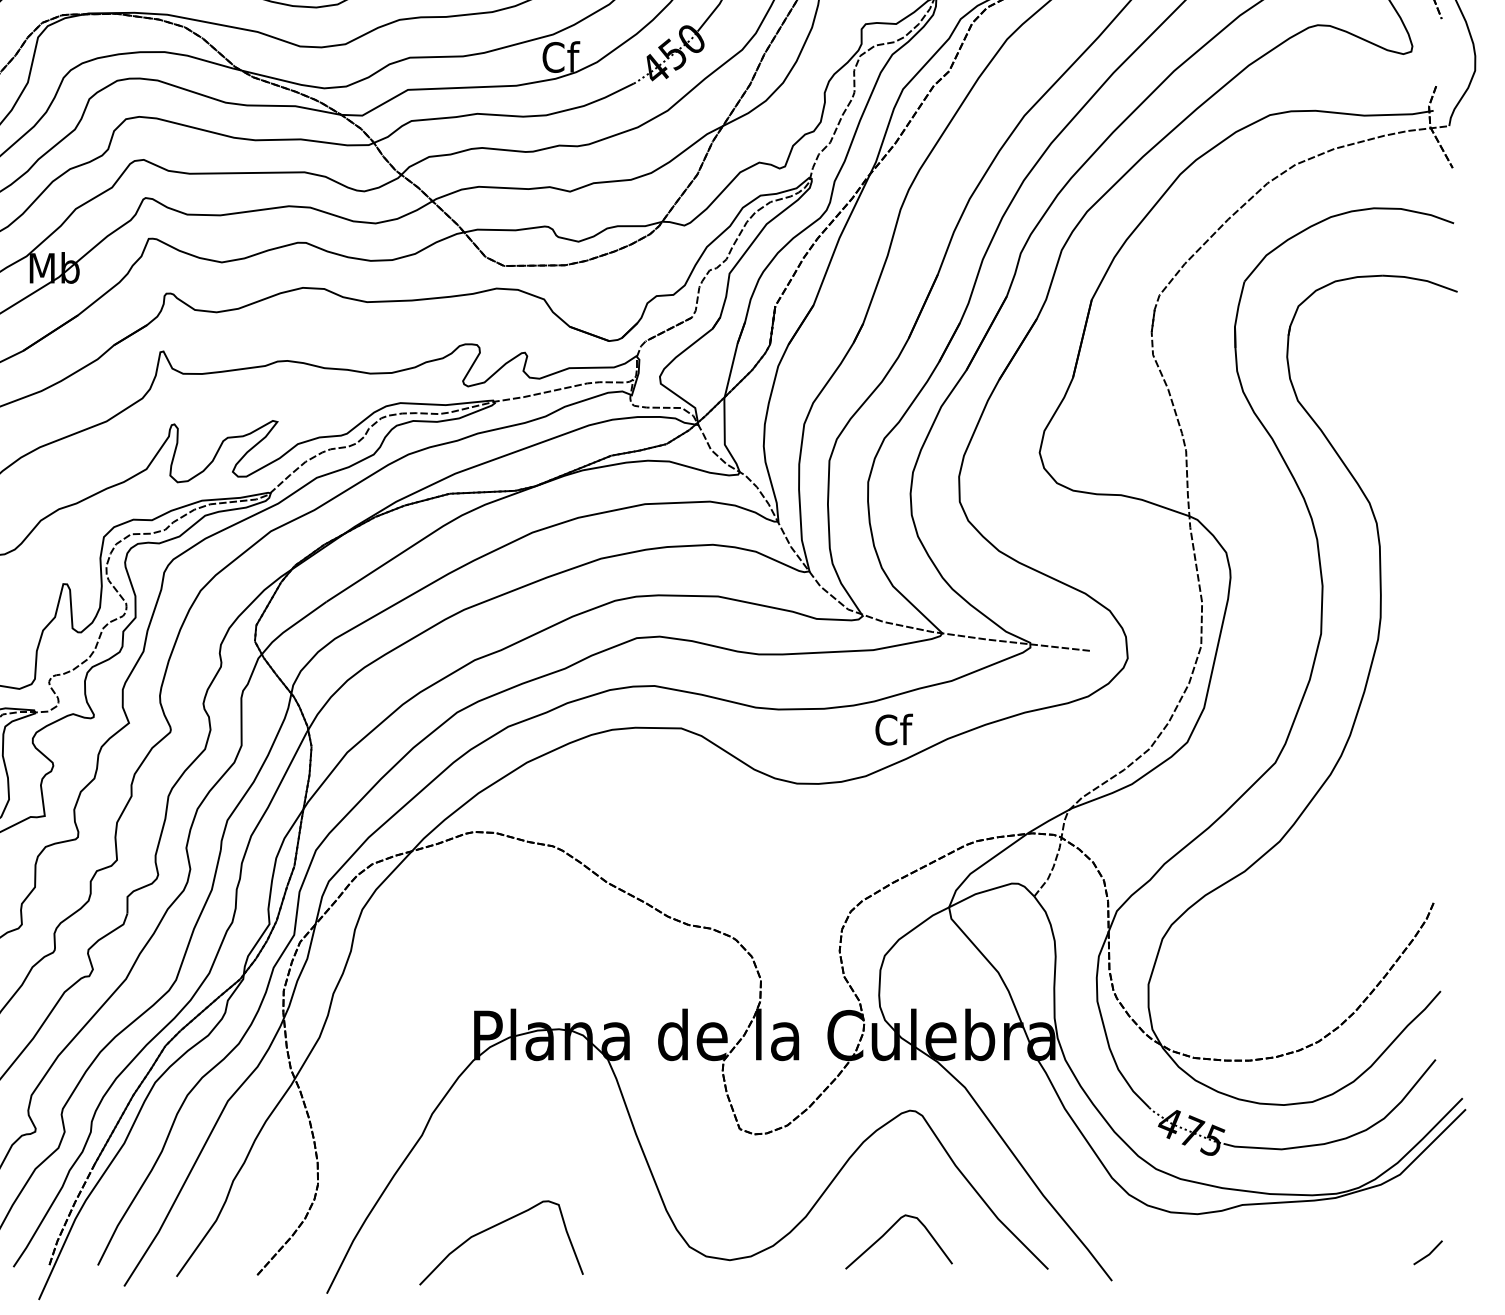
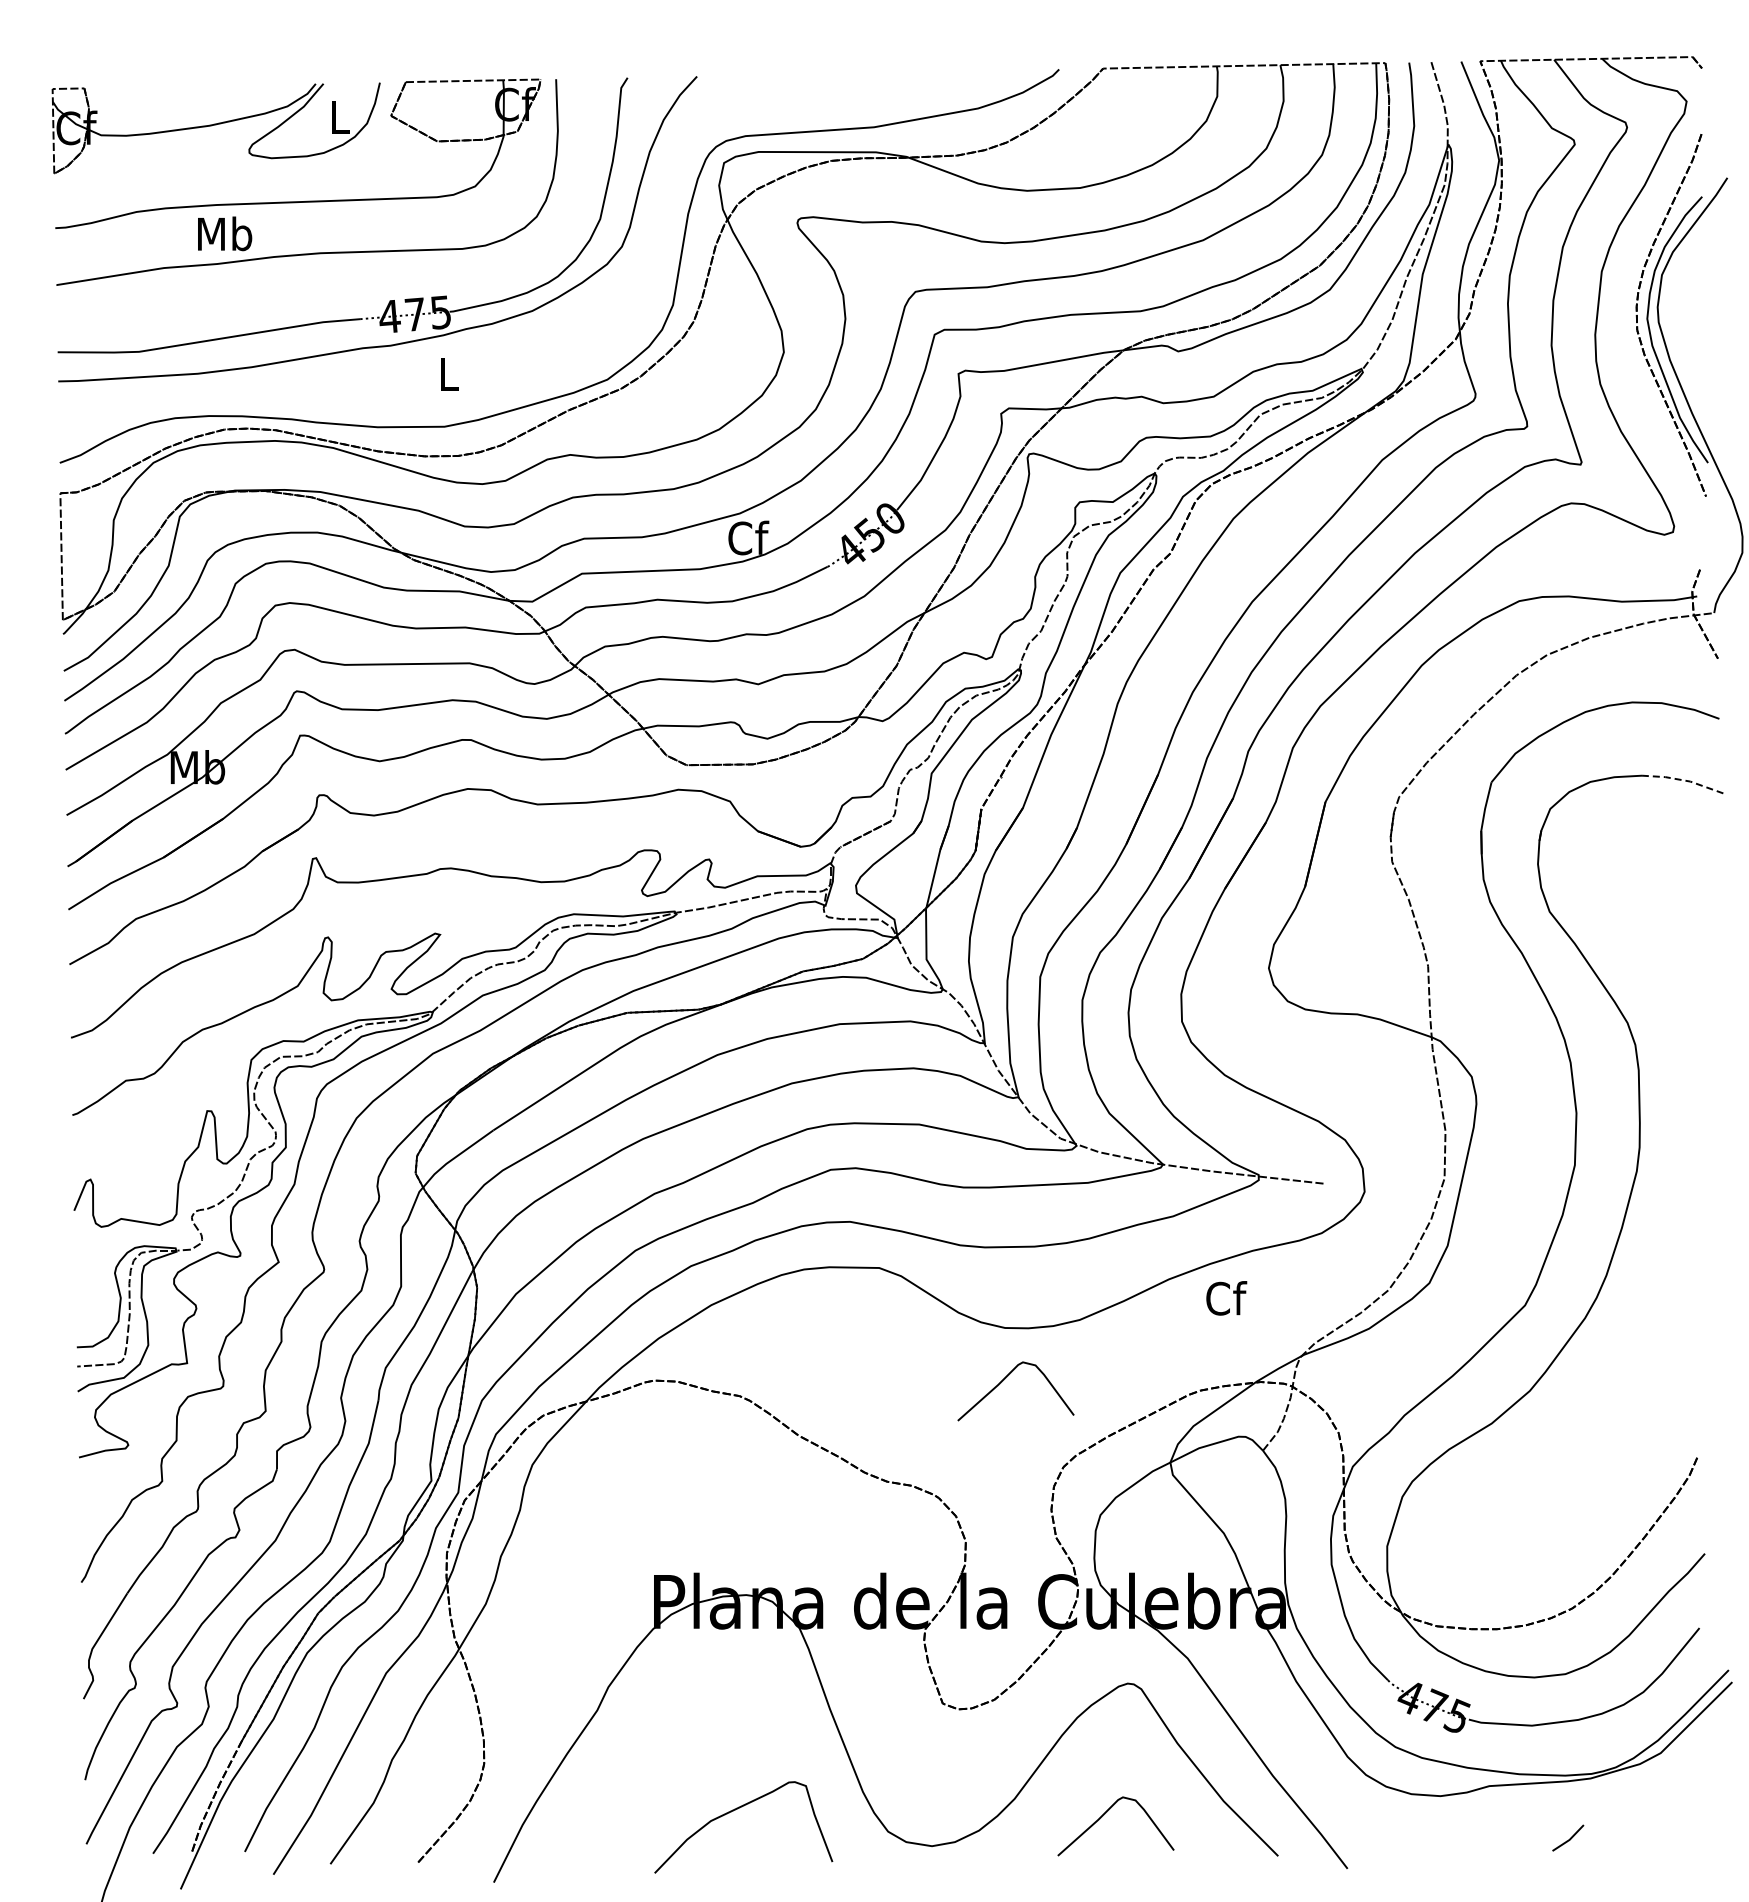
line: (1421, 280) -> (1683, 780), solid -> dashed
text: (894, 729) -> (1226, 1298), moved
curve: (796, 831) -> (1004, 1380), added
curve: (493, 1227) -> (735, 1810), moved
line: (1429, 1253) -> (1569, 1838), moved

